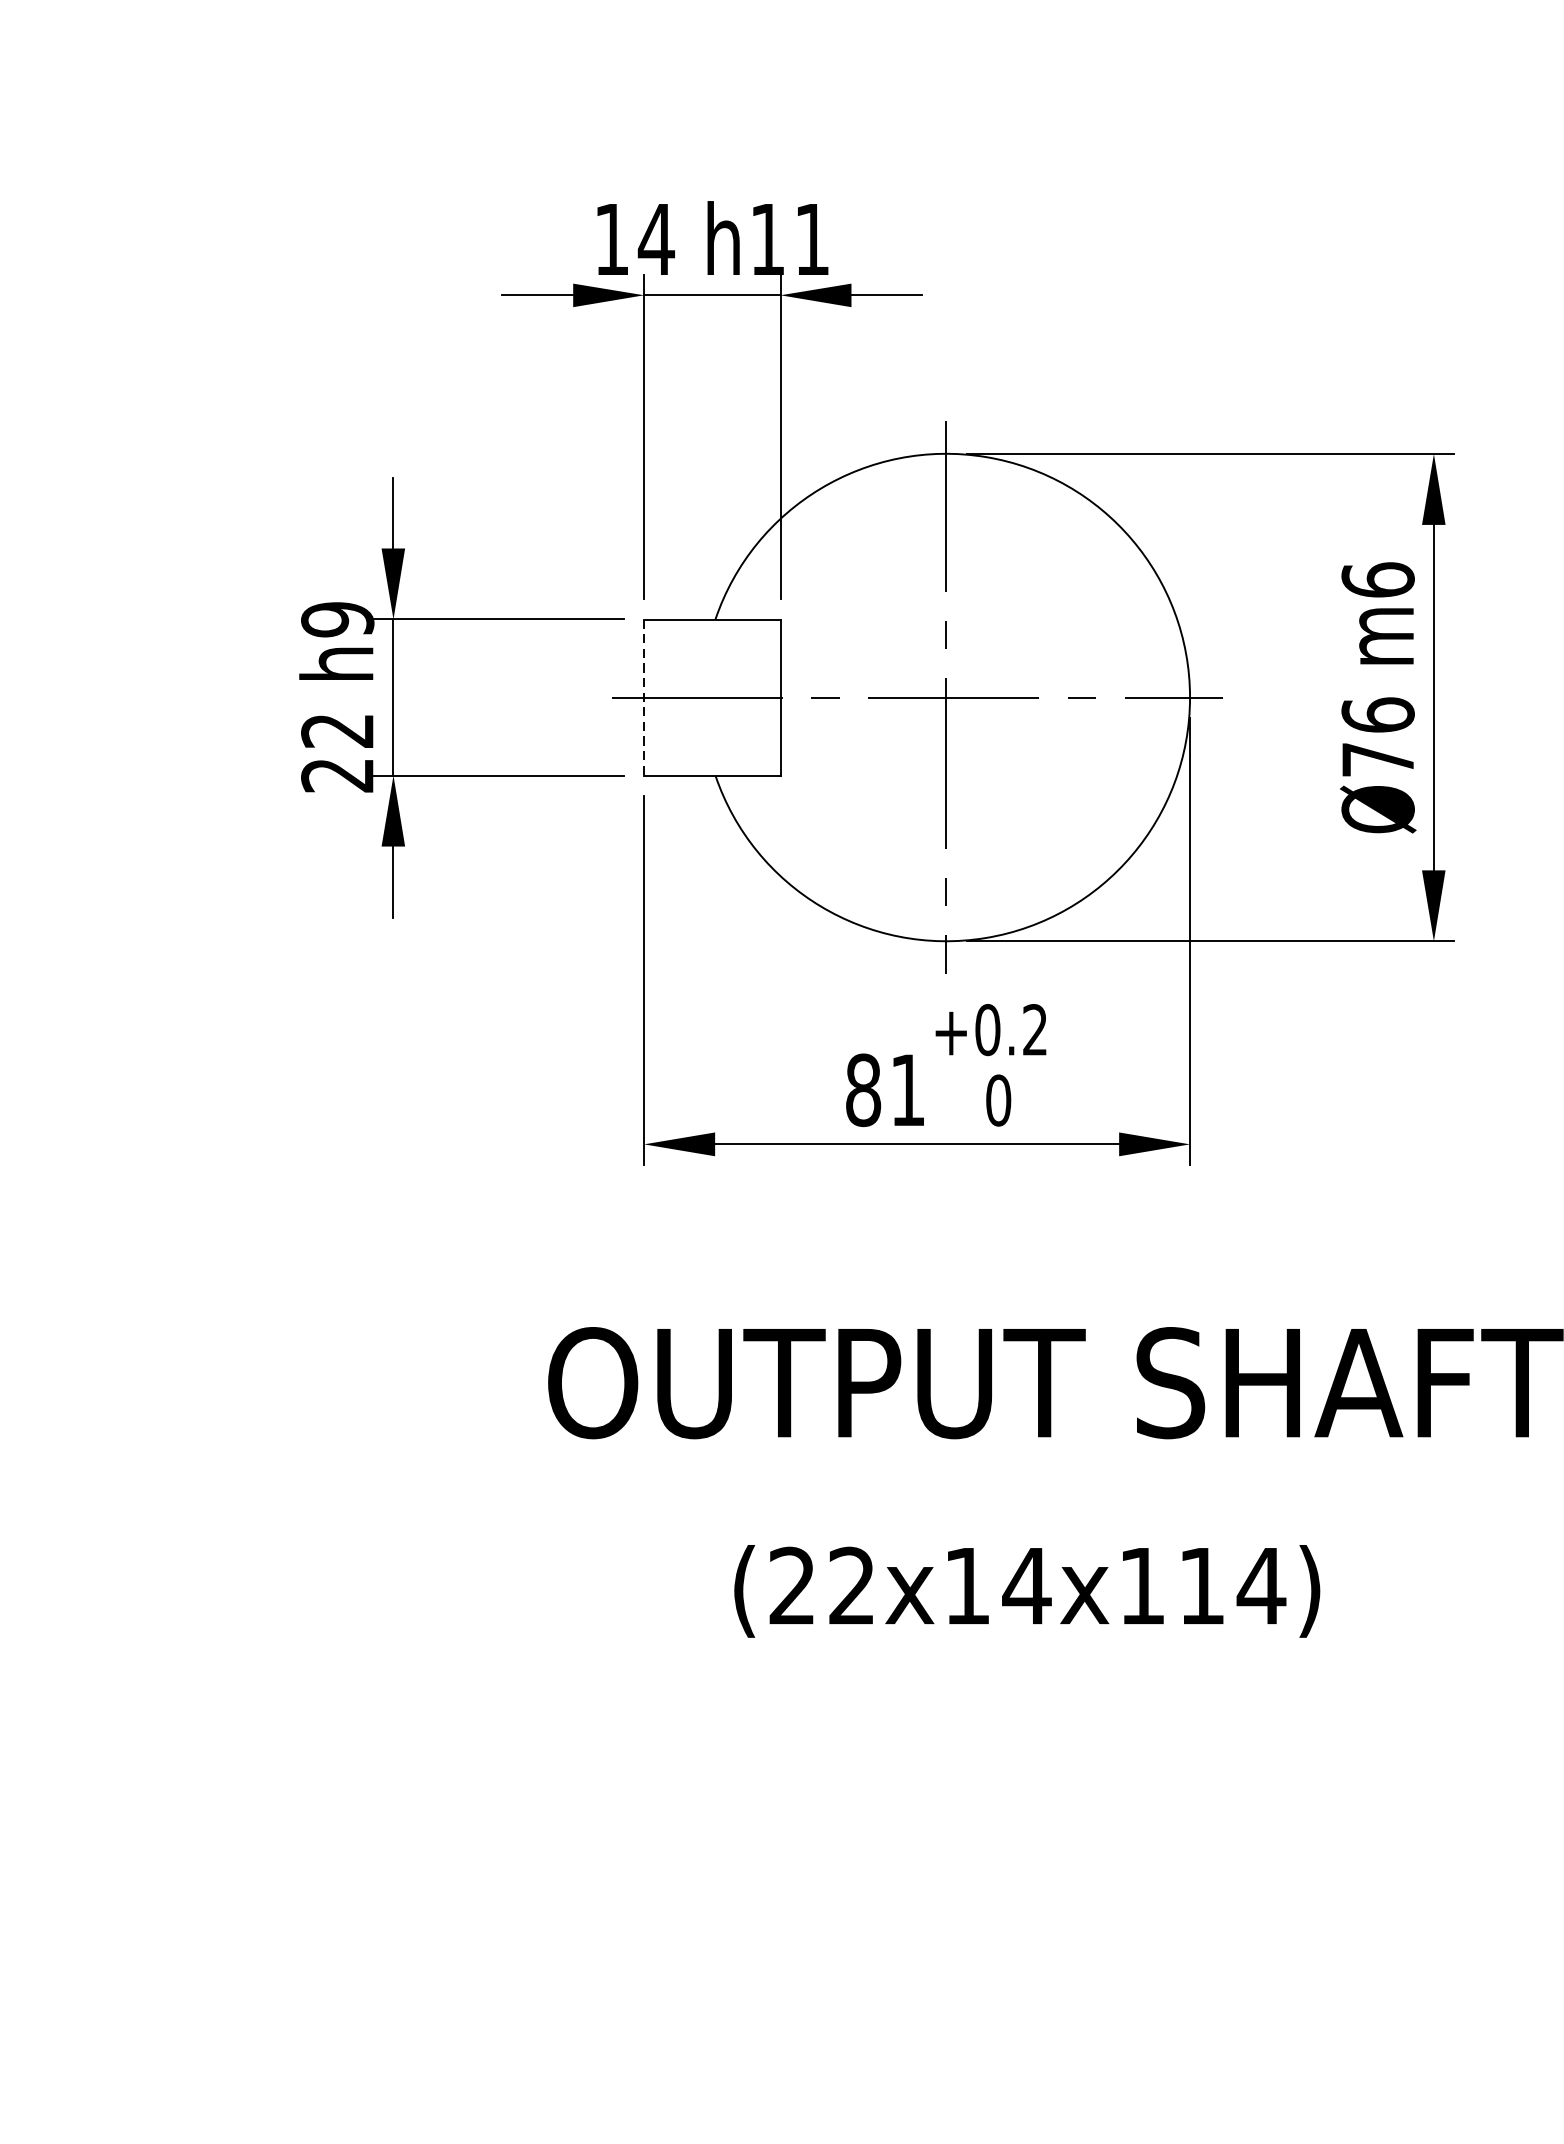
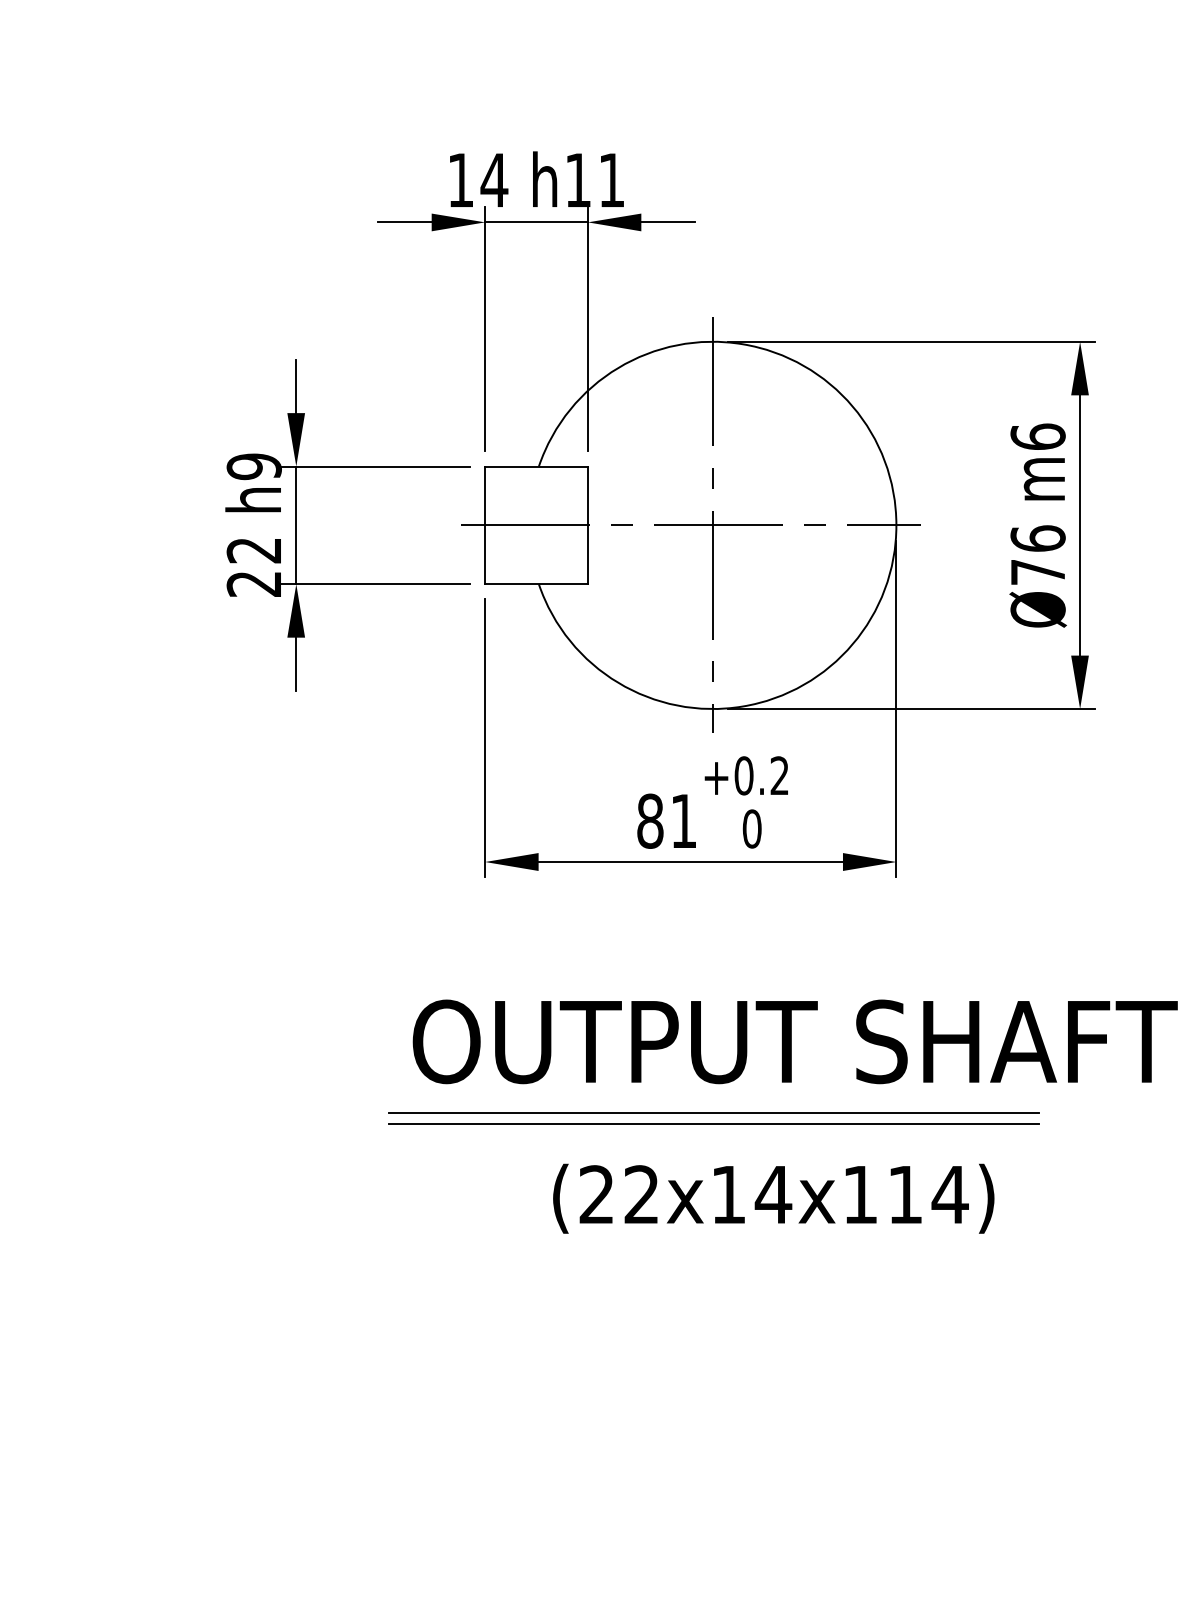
line: (644, 697) -> (485, 525), dashed -> solid
line: (947, 1476) -> (713, 1112), added
line: (947, 1491) -> (713, 1123), added

